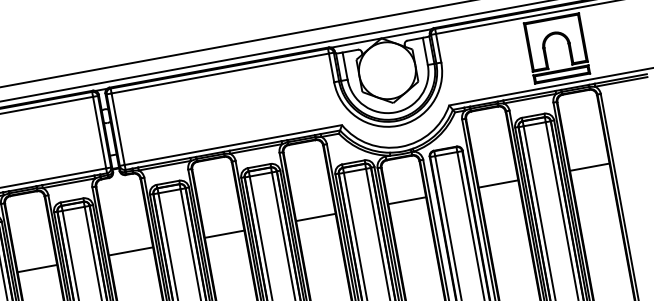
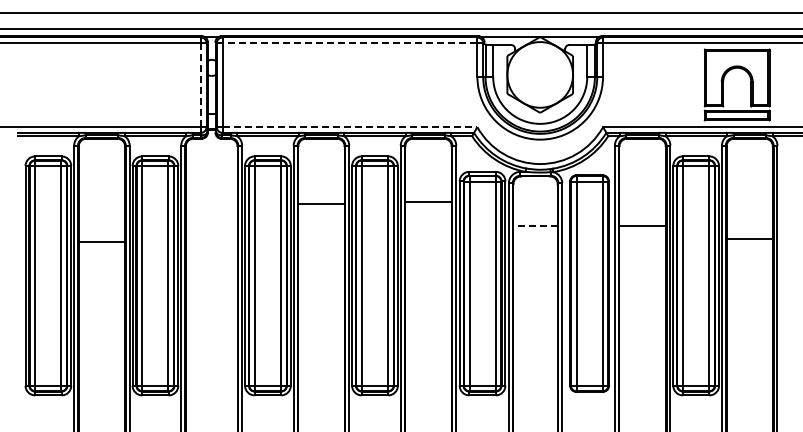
line: (219, 73) -> (349, 43), solid -> dashed
line: (99, 132) -> (200, 85), solid -> dashed
line: (233, 145) -> (350, 127), solid -> dashed
line: (589, 167) -> (749, 239), moved
line: (407, 200) -> (535, 226), solid -> dashed
line: (315, 217) -> (428, 202), moved
line: (224, 234) -> (321, 204), moved
line: (130, 251) -> (211, 226), removed
line: (37, 268) -> (101, 242), moved

